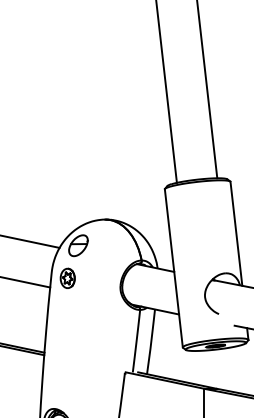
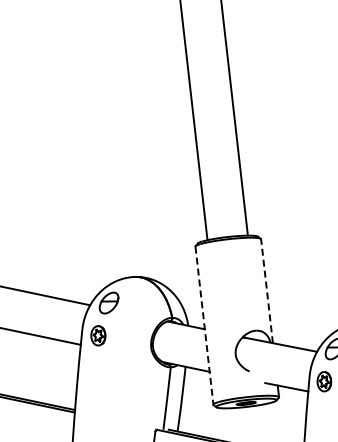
line: (235, 233) -> (266, 290), solid -> dashed
line: (173, 268) -> (204, 325), solid -> dashed

